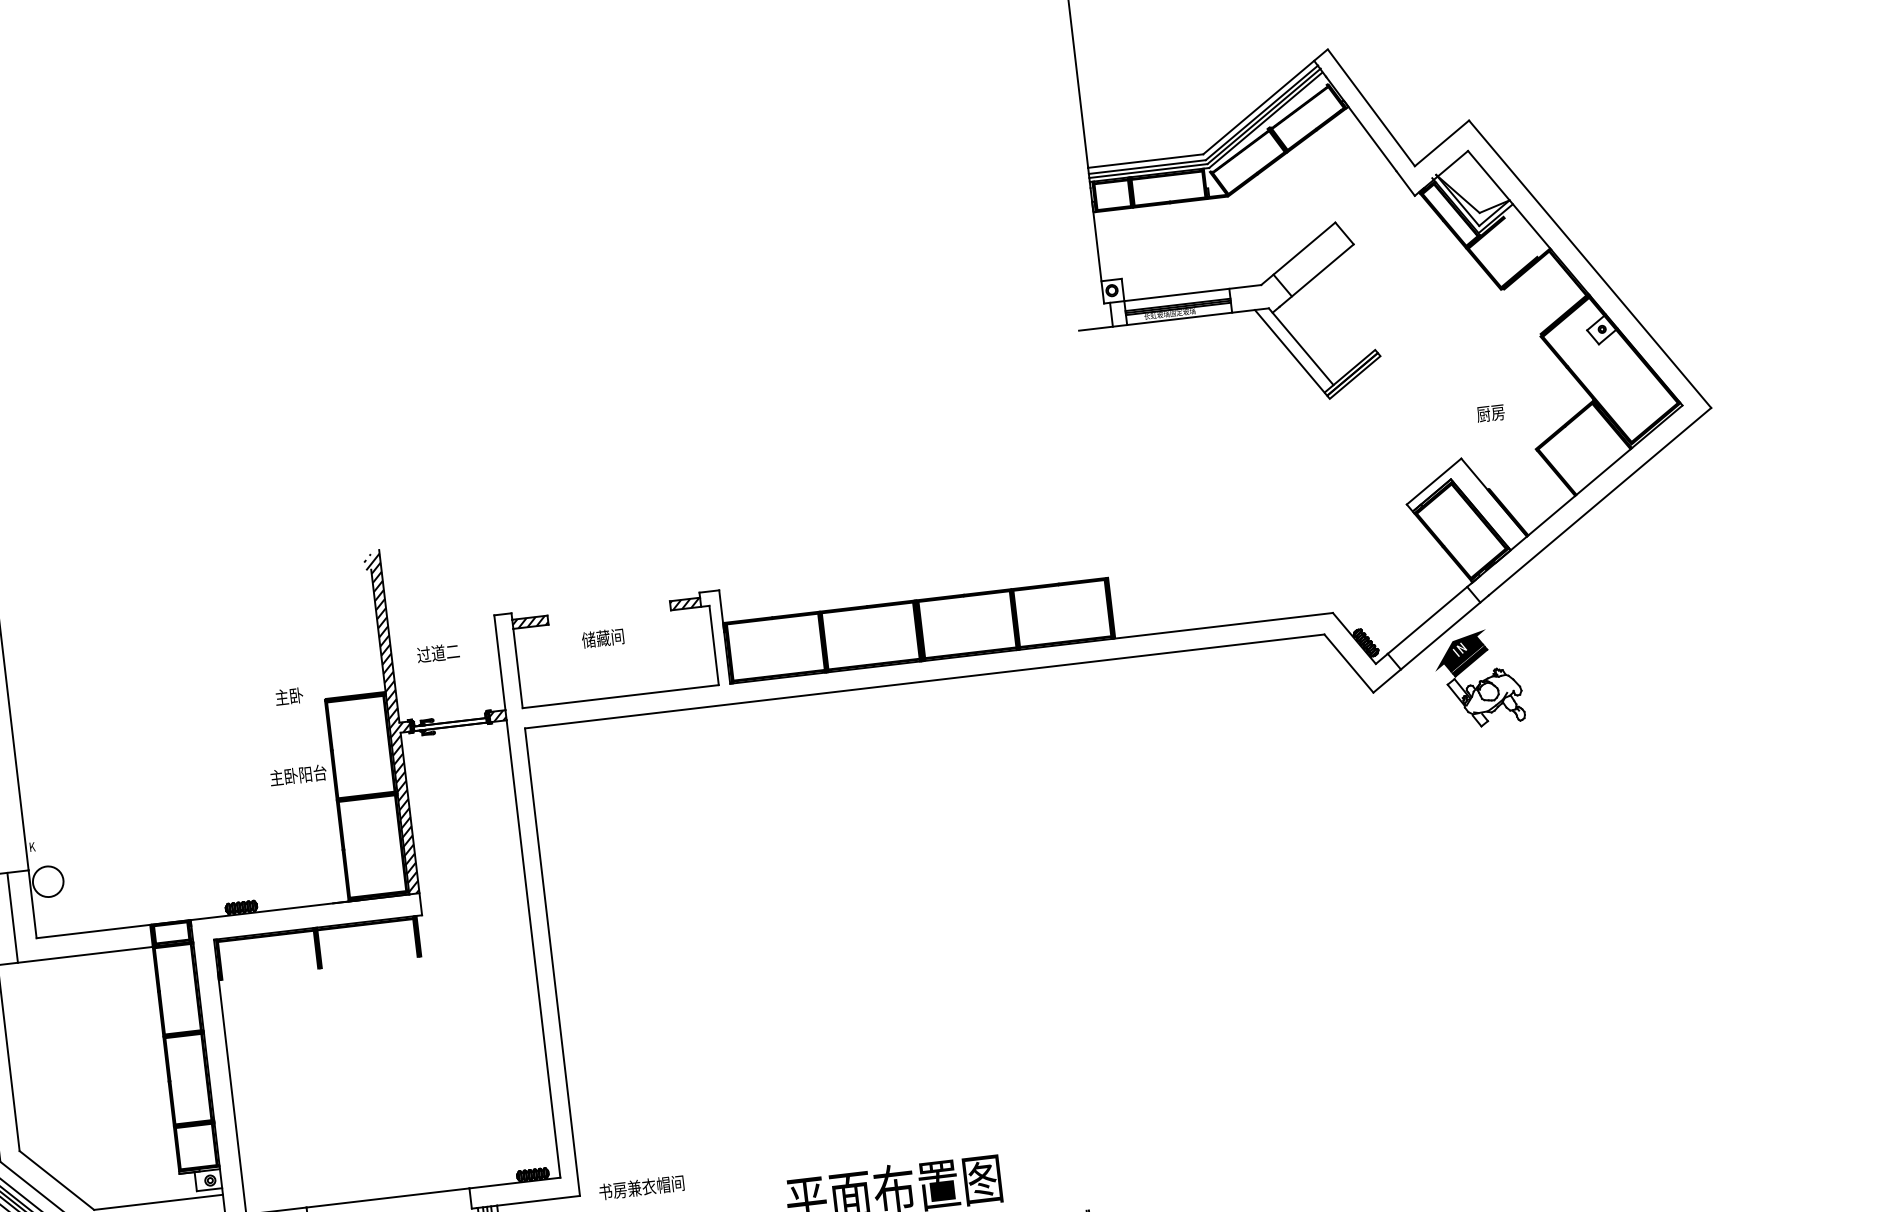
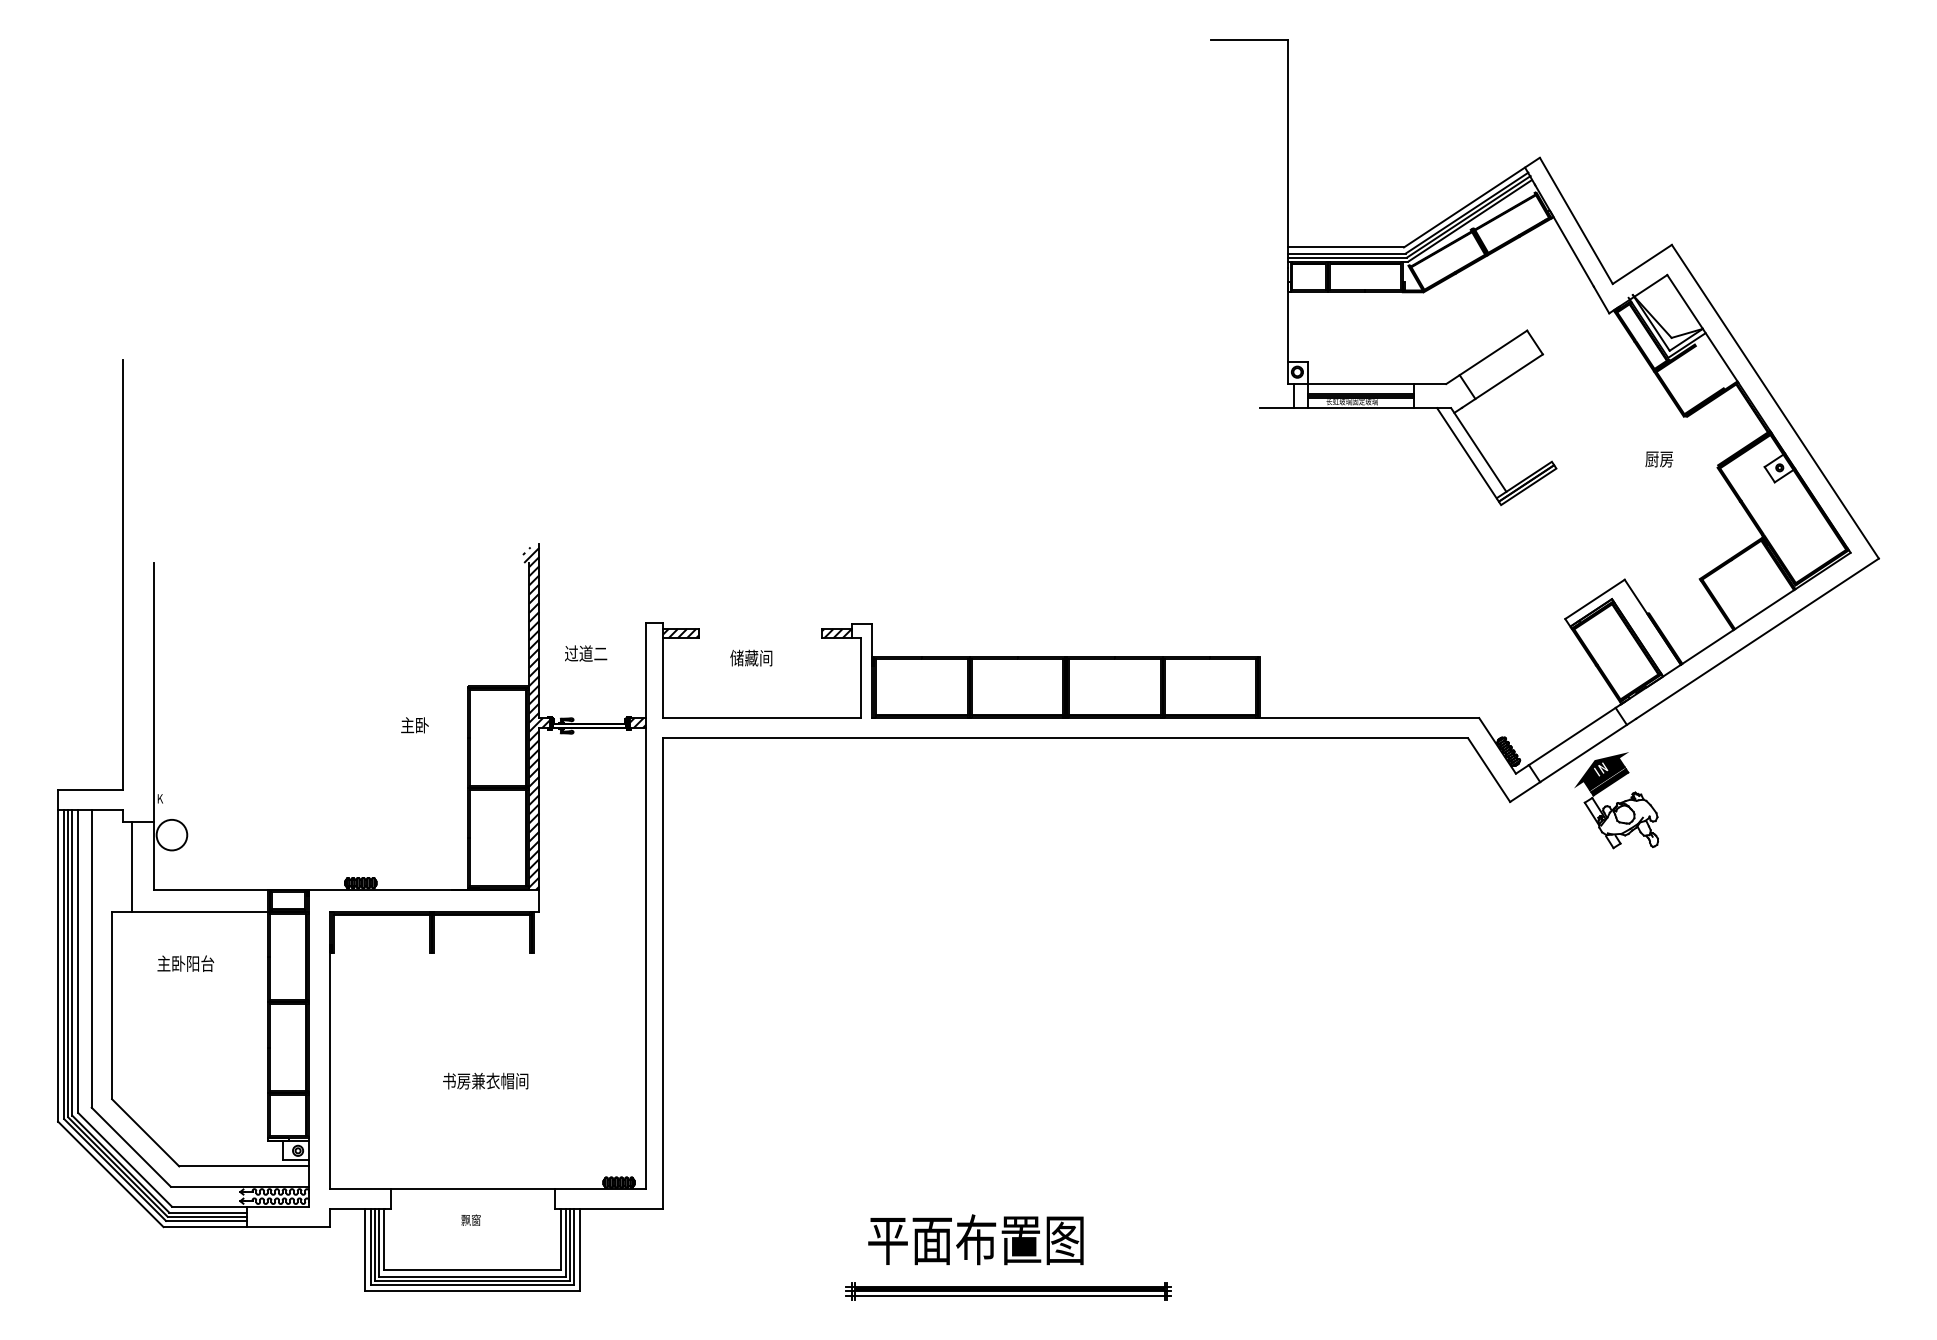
text: (1491, 413) -> (1659, 459), moved
text: (288, 696) -> (414, 725), moved
text: (298, 775) -> (185, 963), moved
text: (641, 1186) -> (485, 1080), moved

